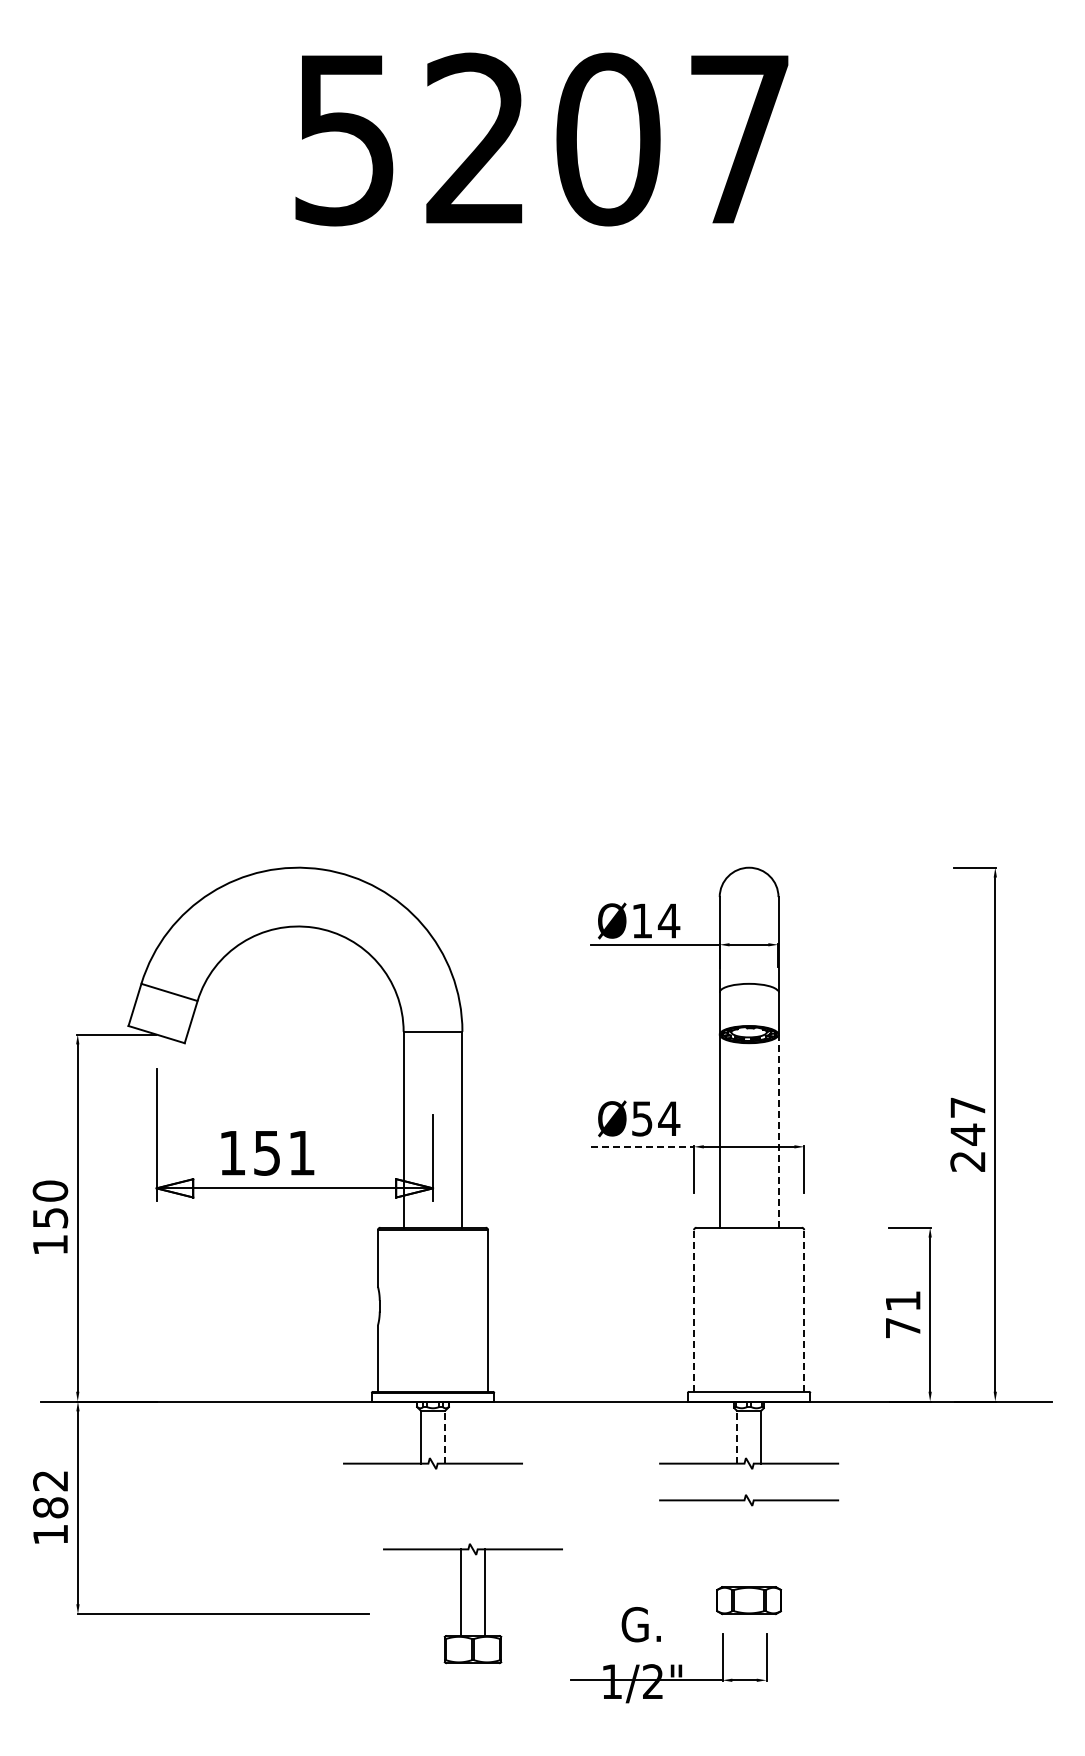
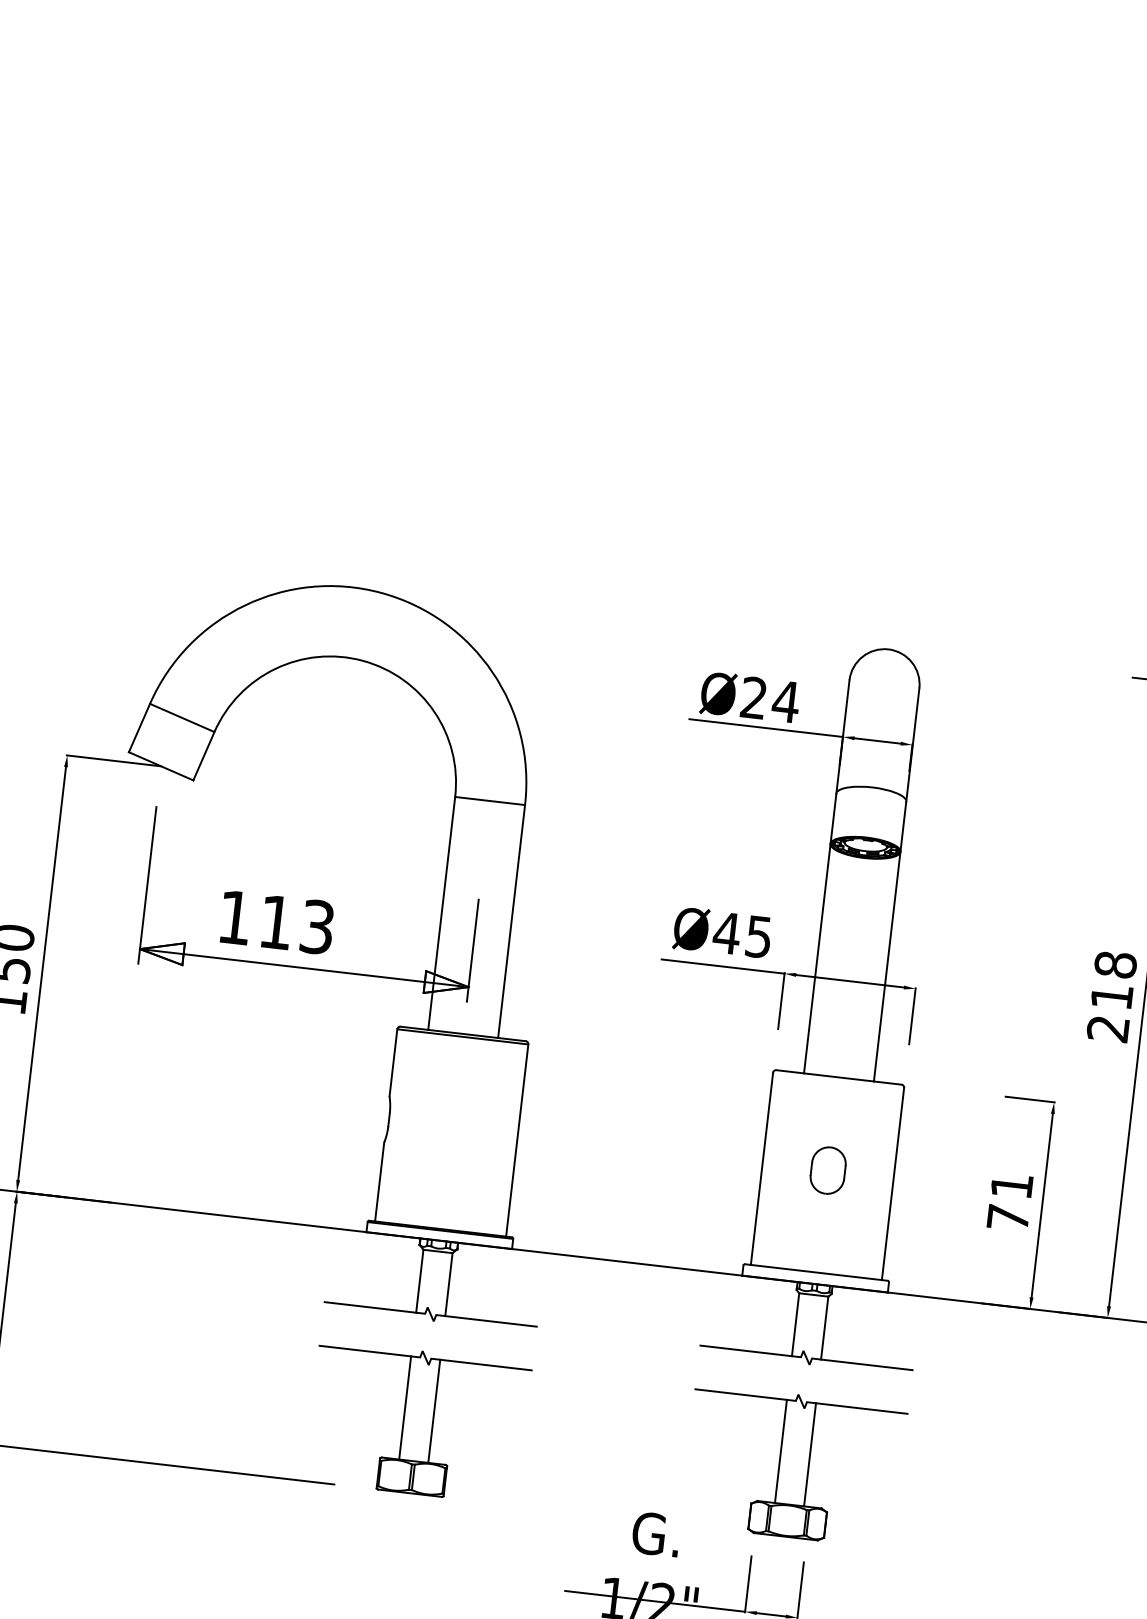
text: (641, 920) -> (753, 697), Ø14 -> Ø24
text: (655, 1118) -> (742, 934), Ø54 -> Ø45
text: (967, 1121) -> (1113, 981), 247 -> 218
line: (778, 1131) -> (887, 967), dashed -> solid
line: (642, 1146) -> (723, 966), dashed -> solid
text: (284, 1152) -> (296, 924), 151 -> 113
part: (749, 1305) -> (828, 1169), added
line: (694, 1311) -> (762, 1169), dashed -> solid
line: (804, 1311) -> (893, 1184), dashed -> solid
line: (445, 1436) -> (449, 1283), dashed -> solid
line: (736, 1436) -> (795, 1323), dashed -> solid
line: (736, 1543) -> (780, 1451), added
line: (761, 1543) -> (810, 1454), added
part: (472, 1603) -> (417, 1422), moved

